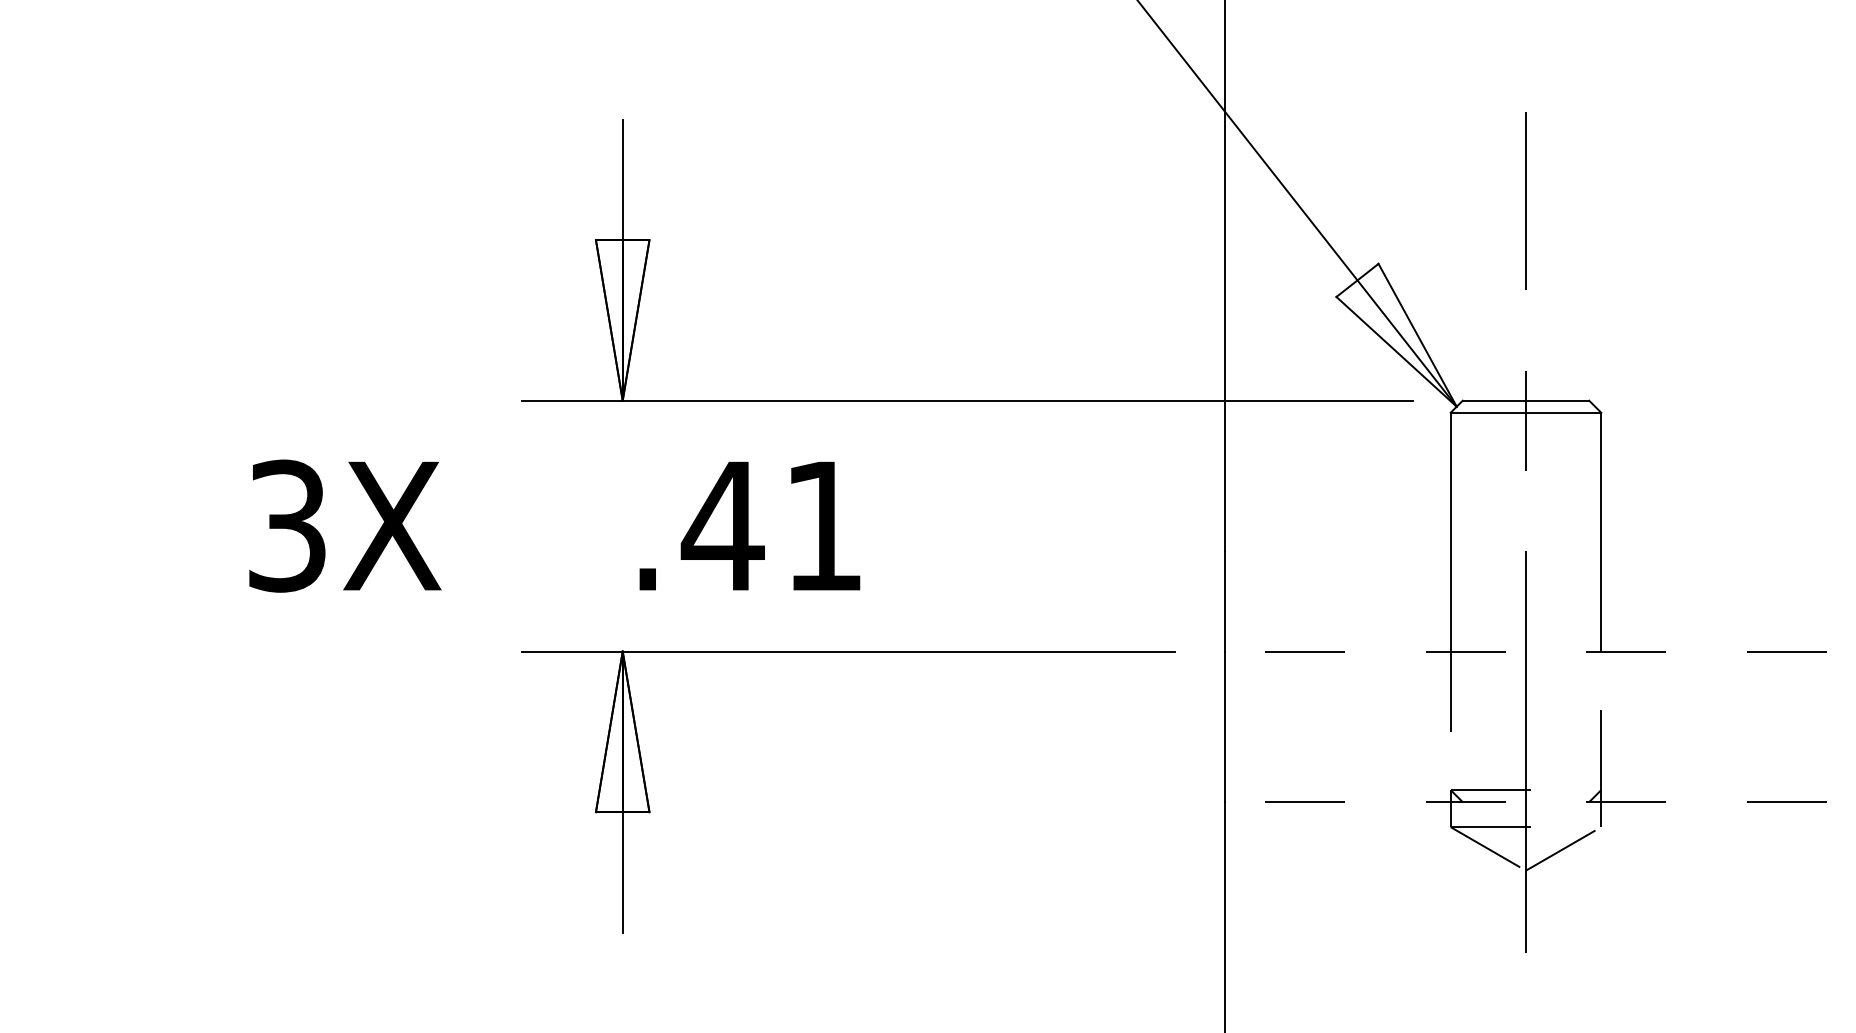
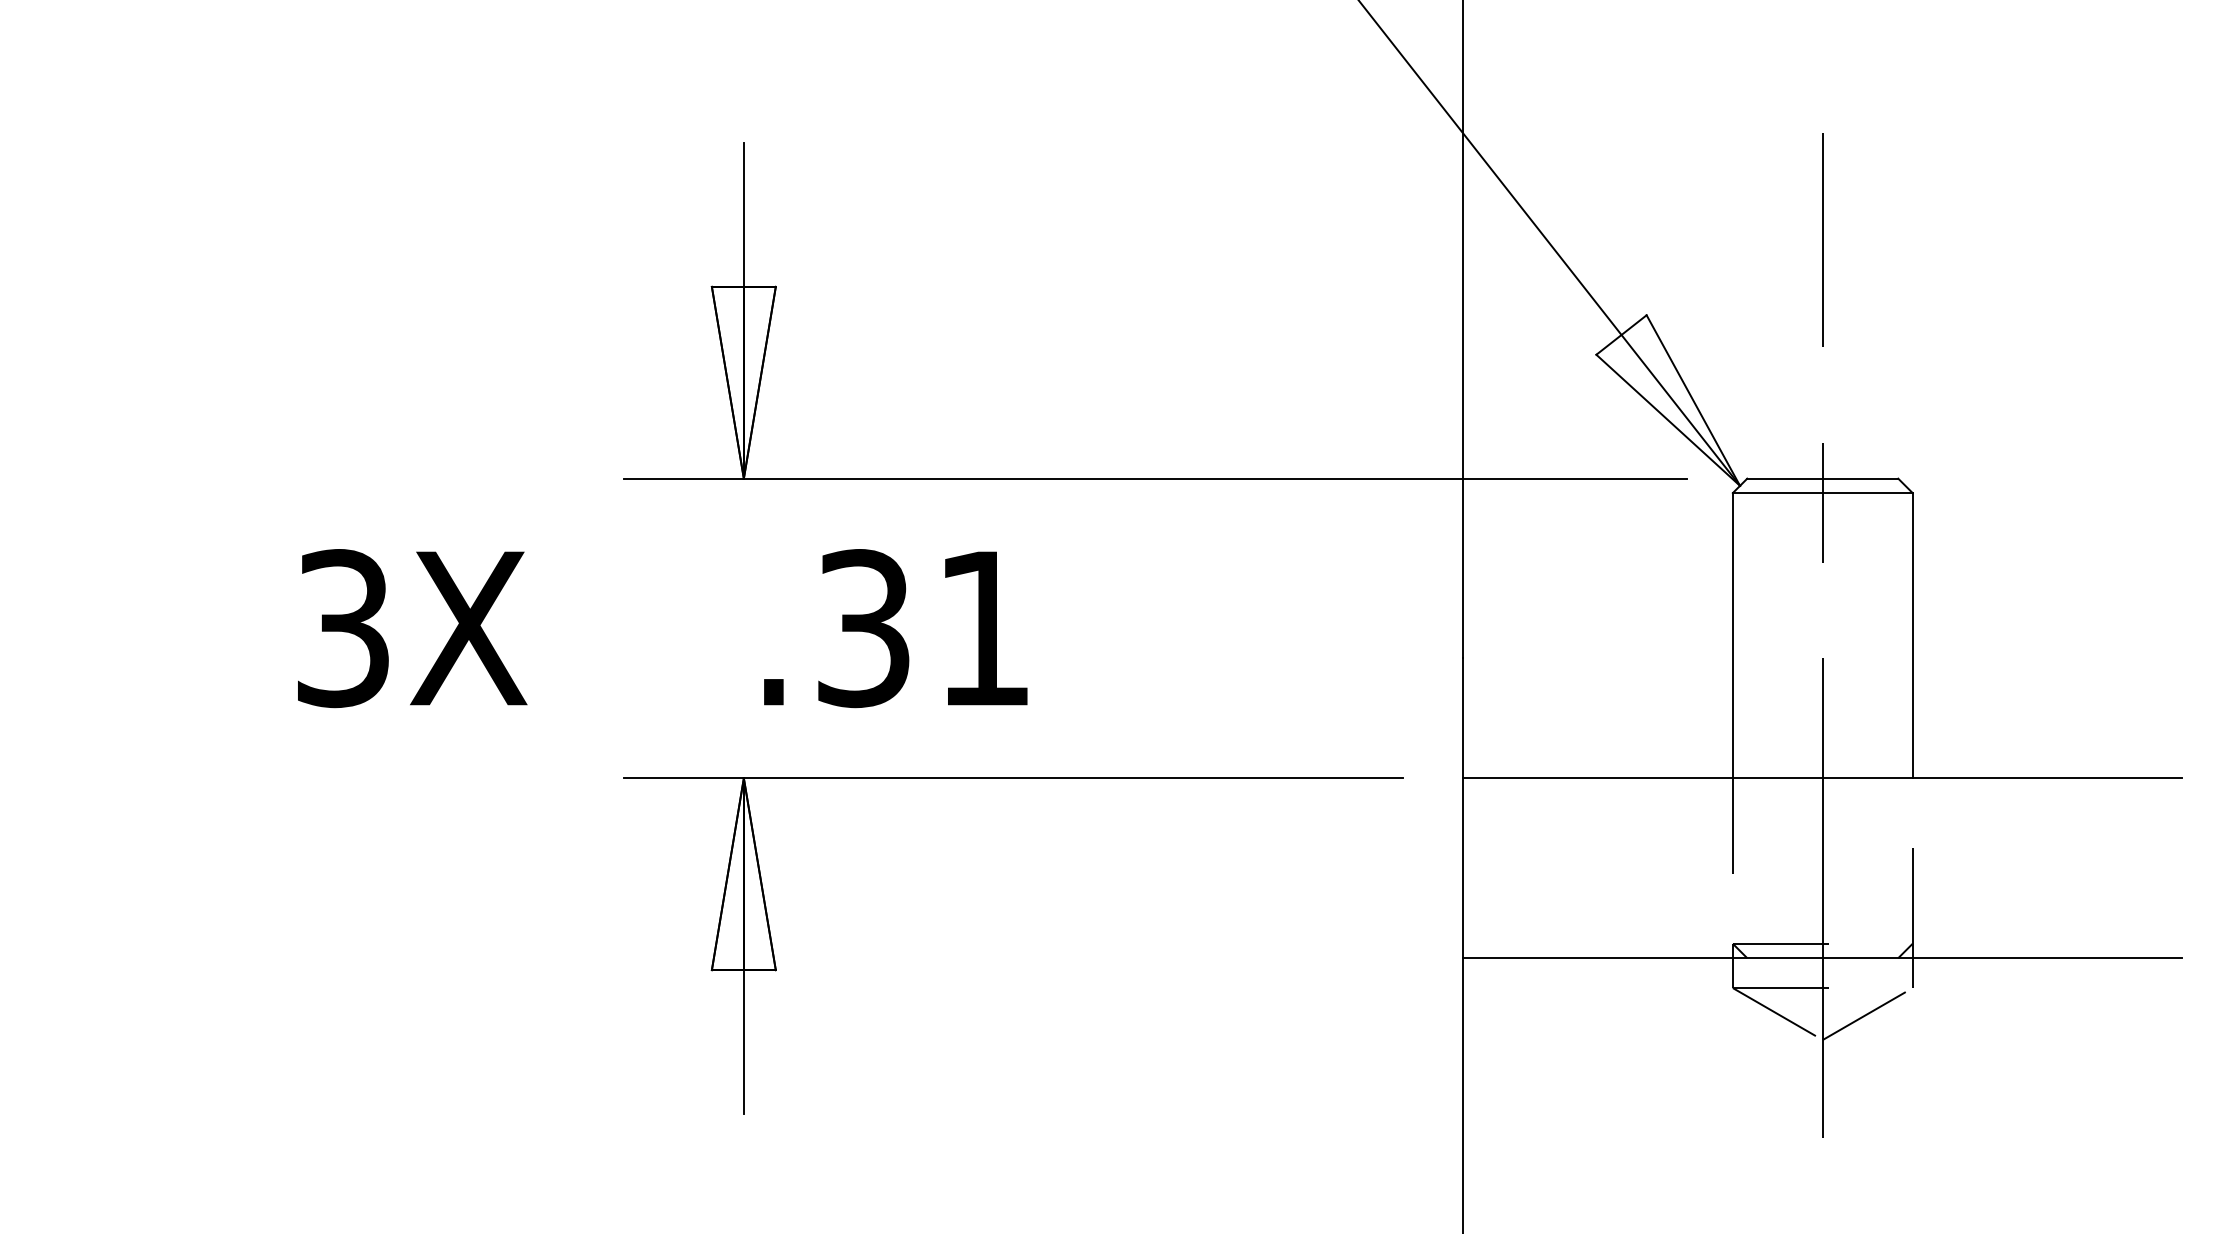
text: (722, 526) -> (863, 628), .41 -> .31
line: (1525, 651) -> (1822, 778), dashed -> solid
line: (1525, 802) -> (1822, 958), dashed -> solid

